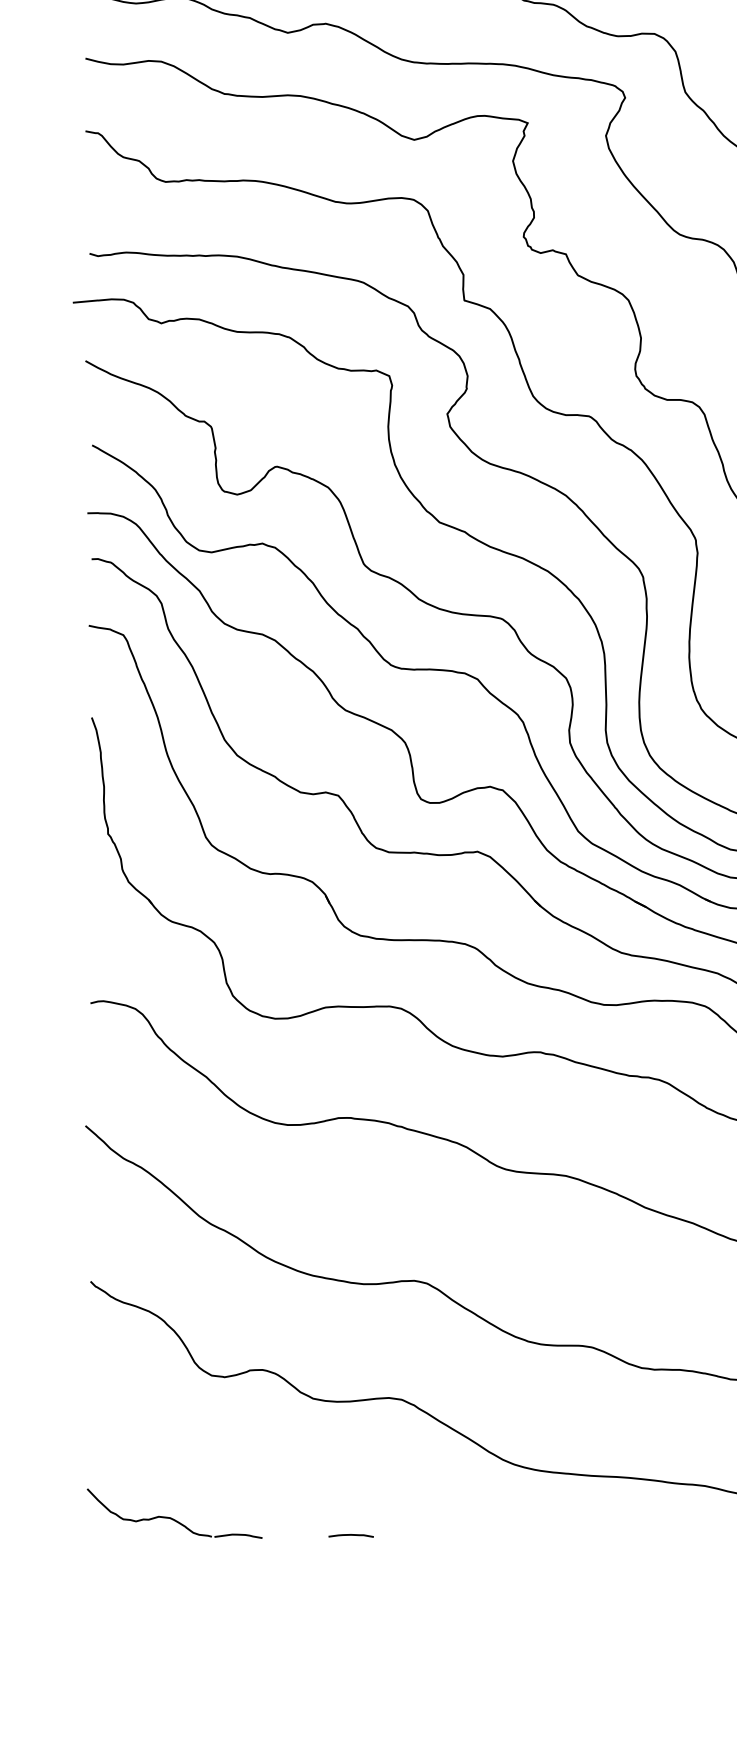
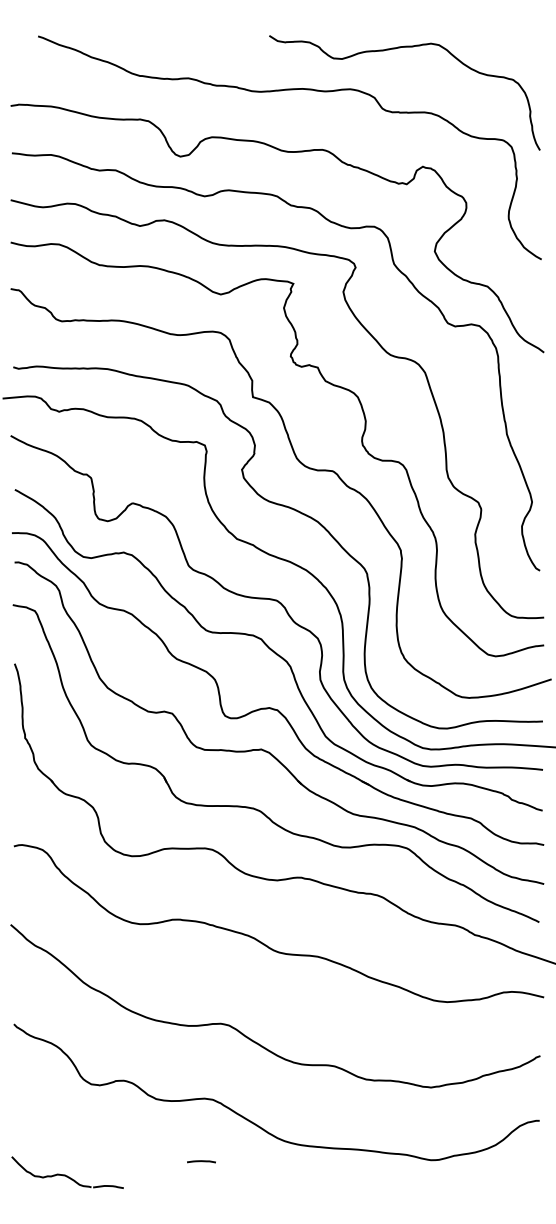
line: (351, 1535) -> (201, 1161), moved

